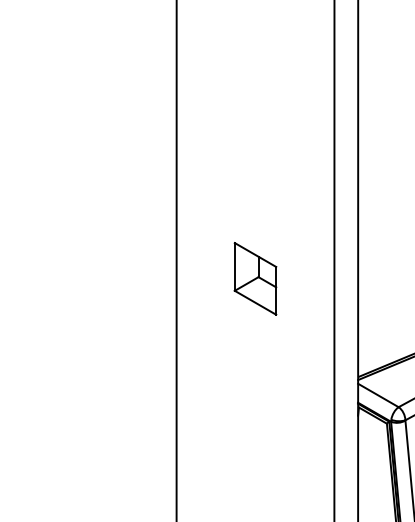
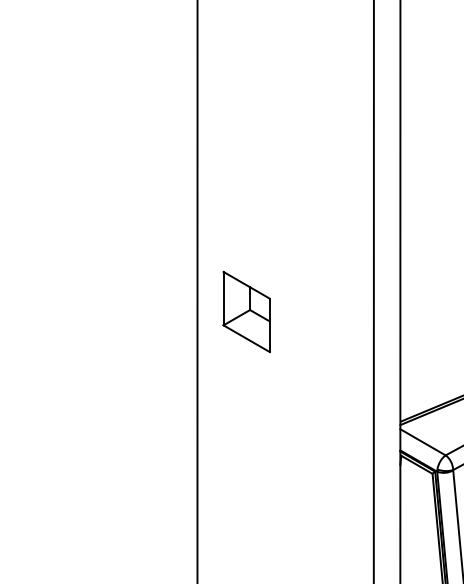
part: (255, 278) -> (246, 311), moved

